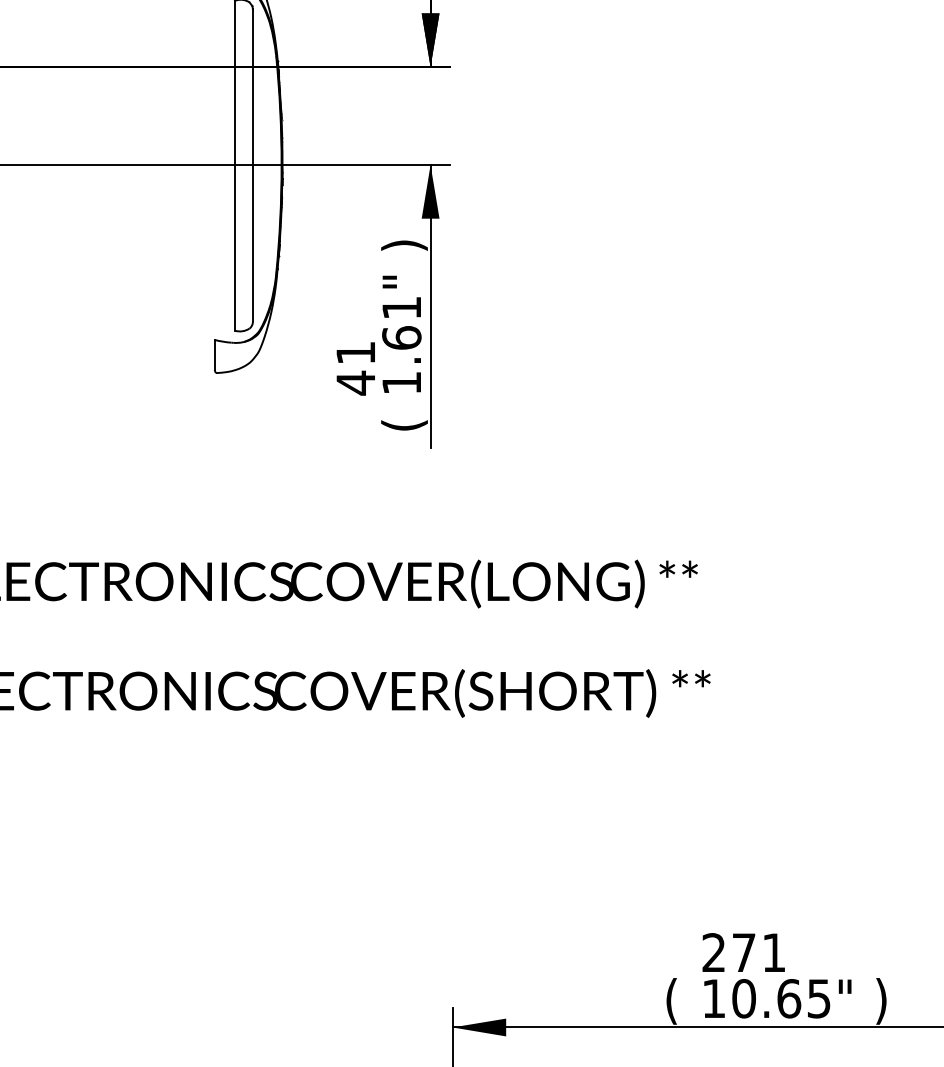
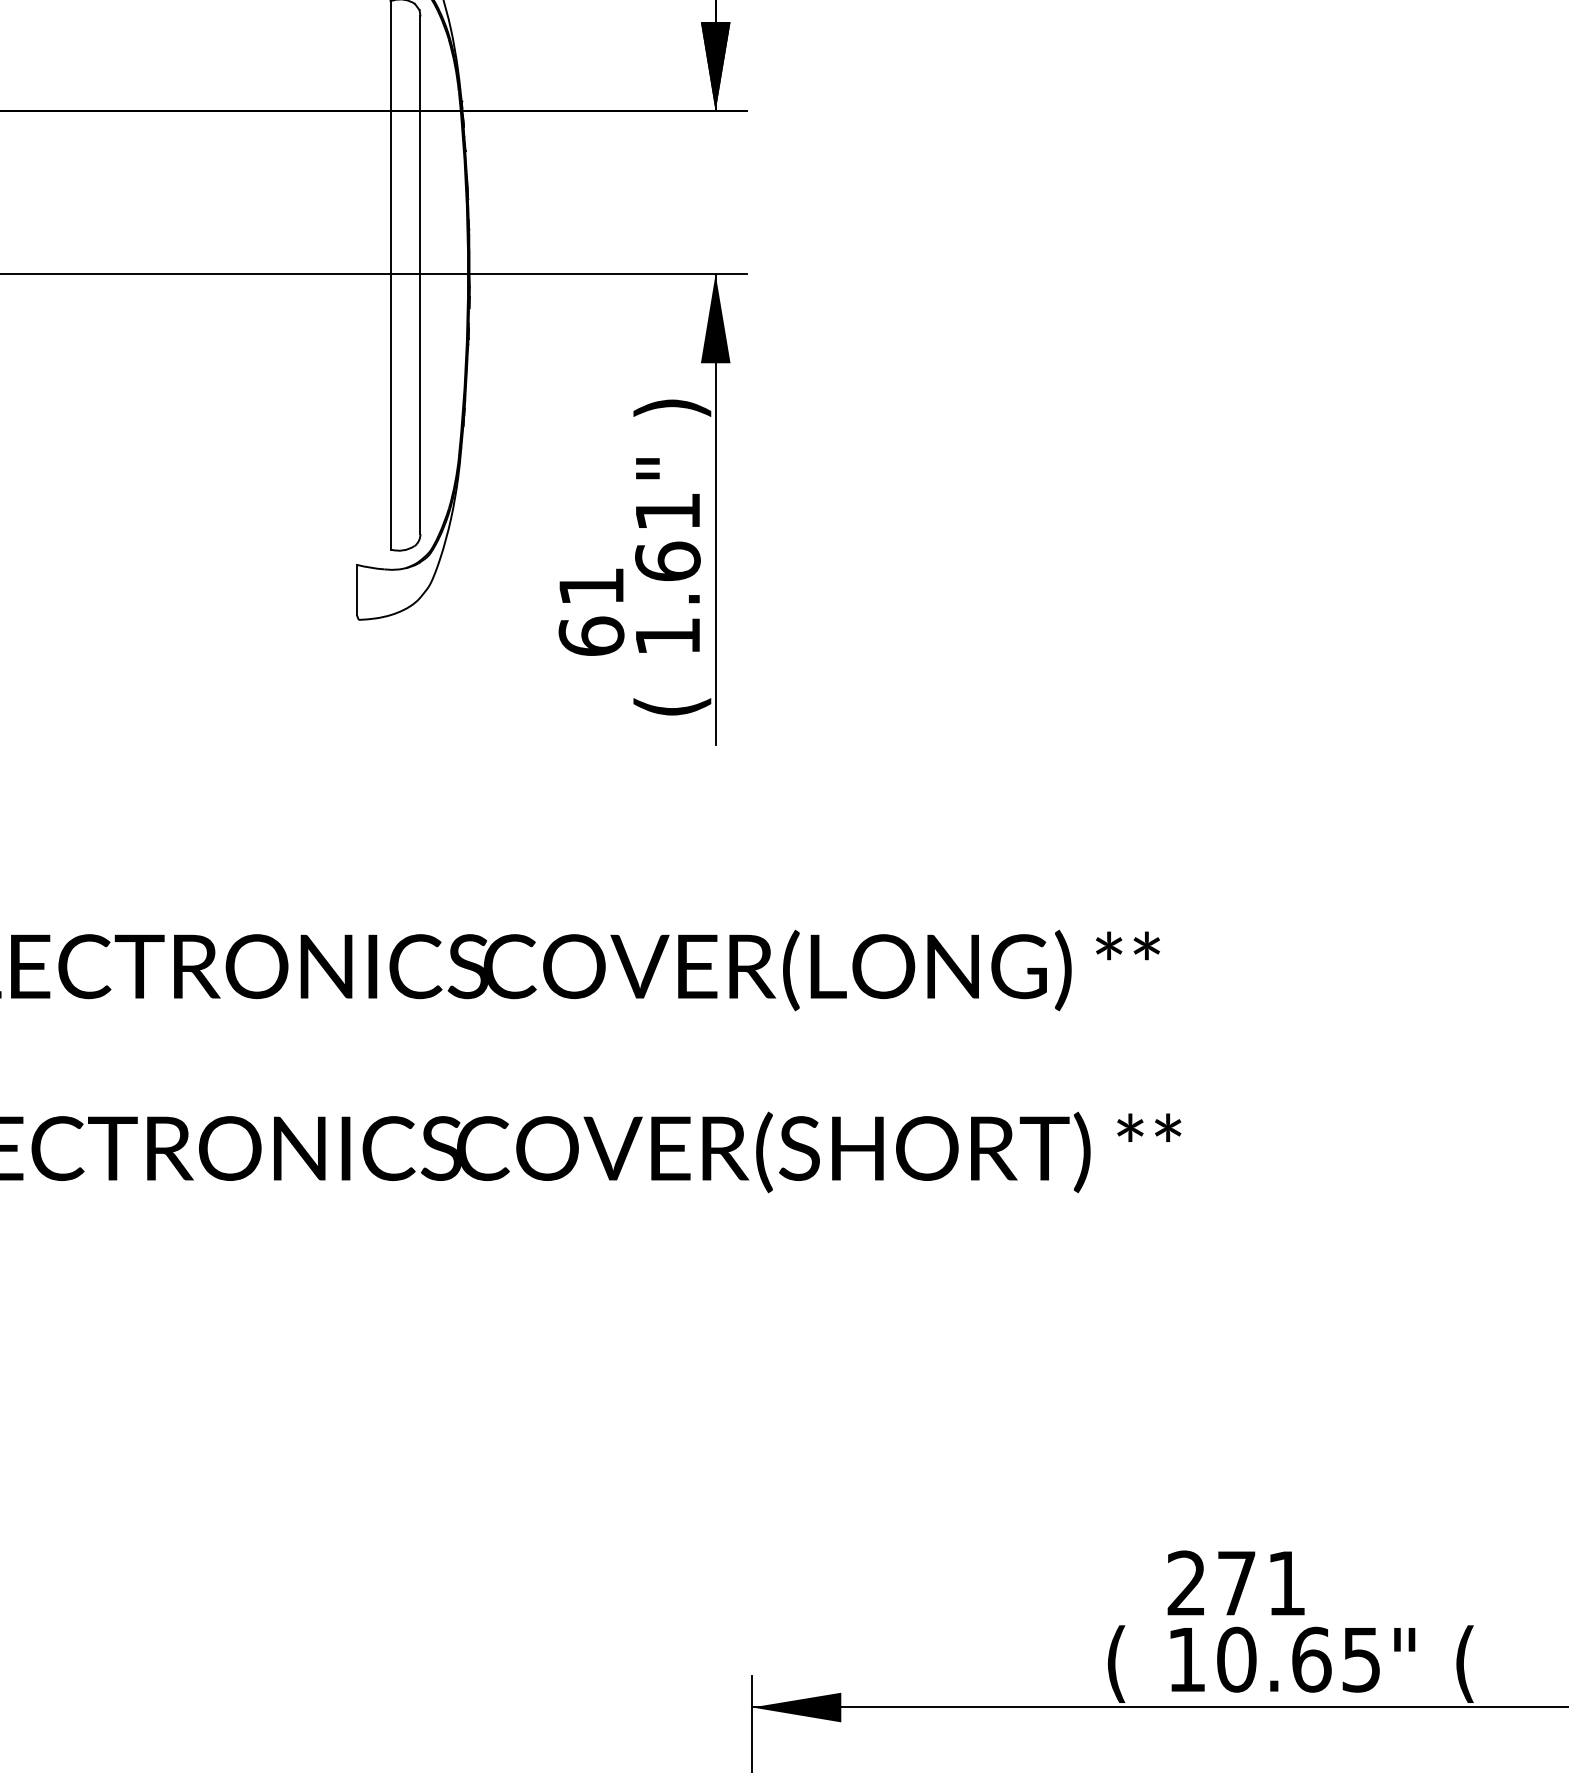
text: (355, 382) -> (590, 635), 41 -> 61
text: (881, 1001) -> (1465, 1664), ) -> (

